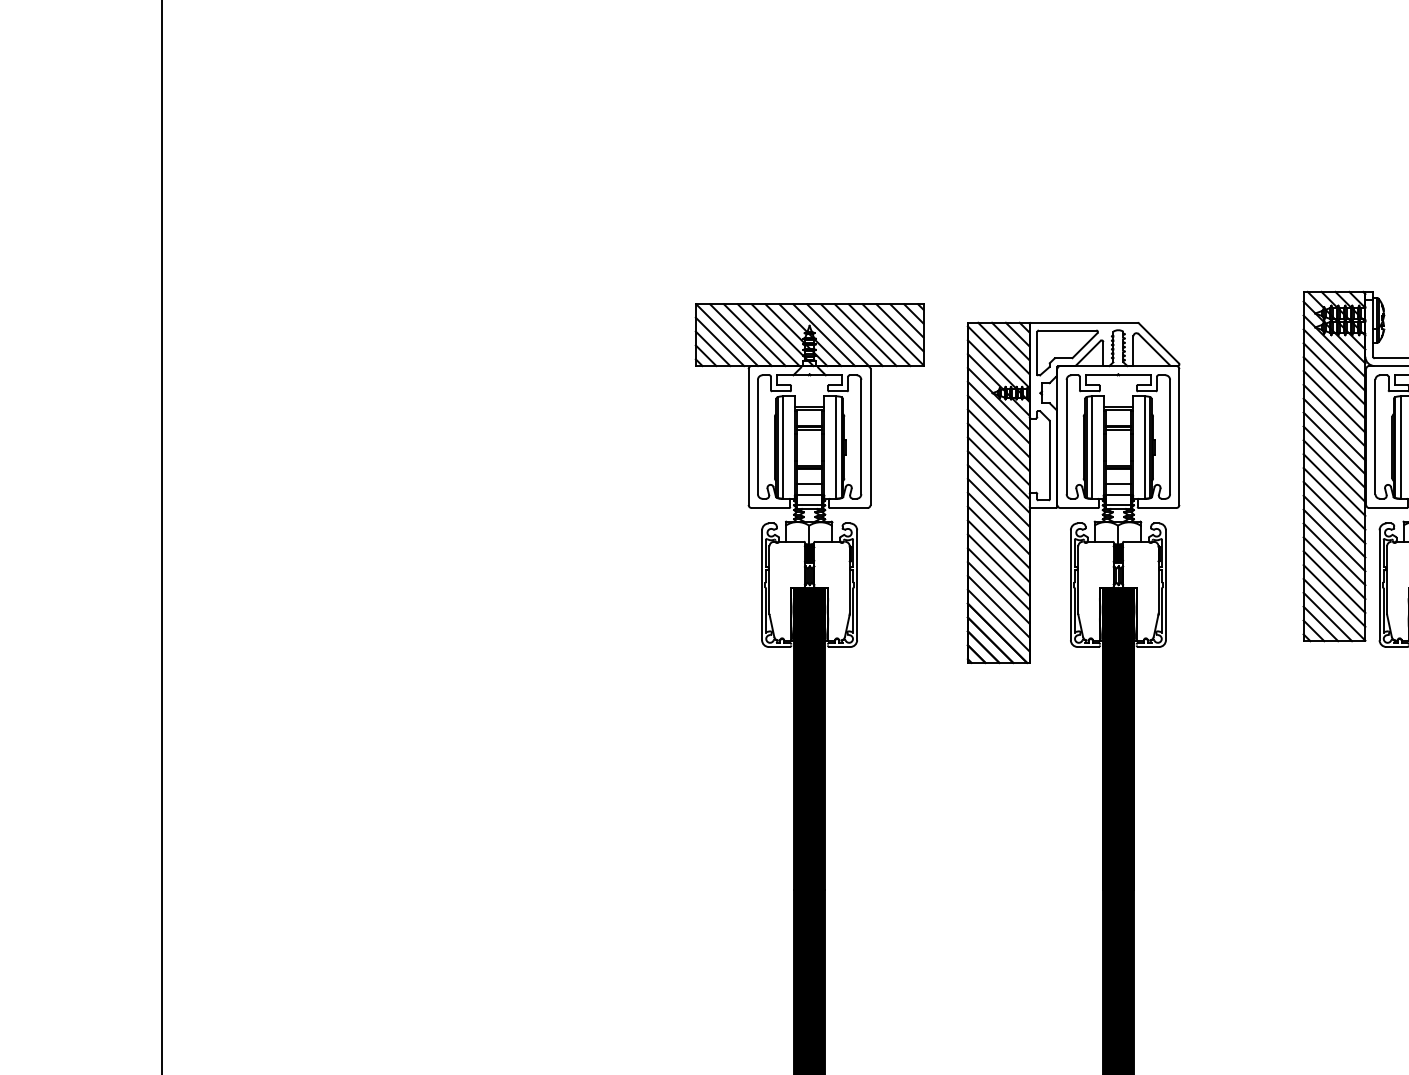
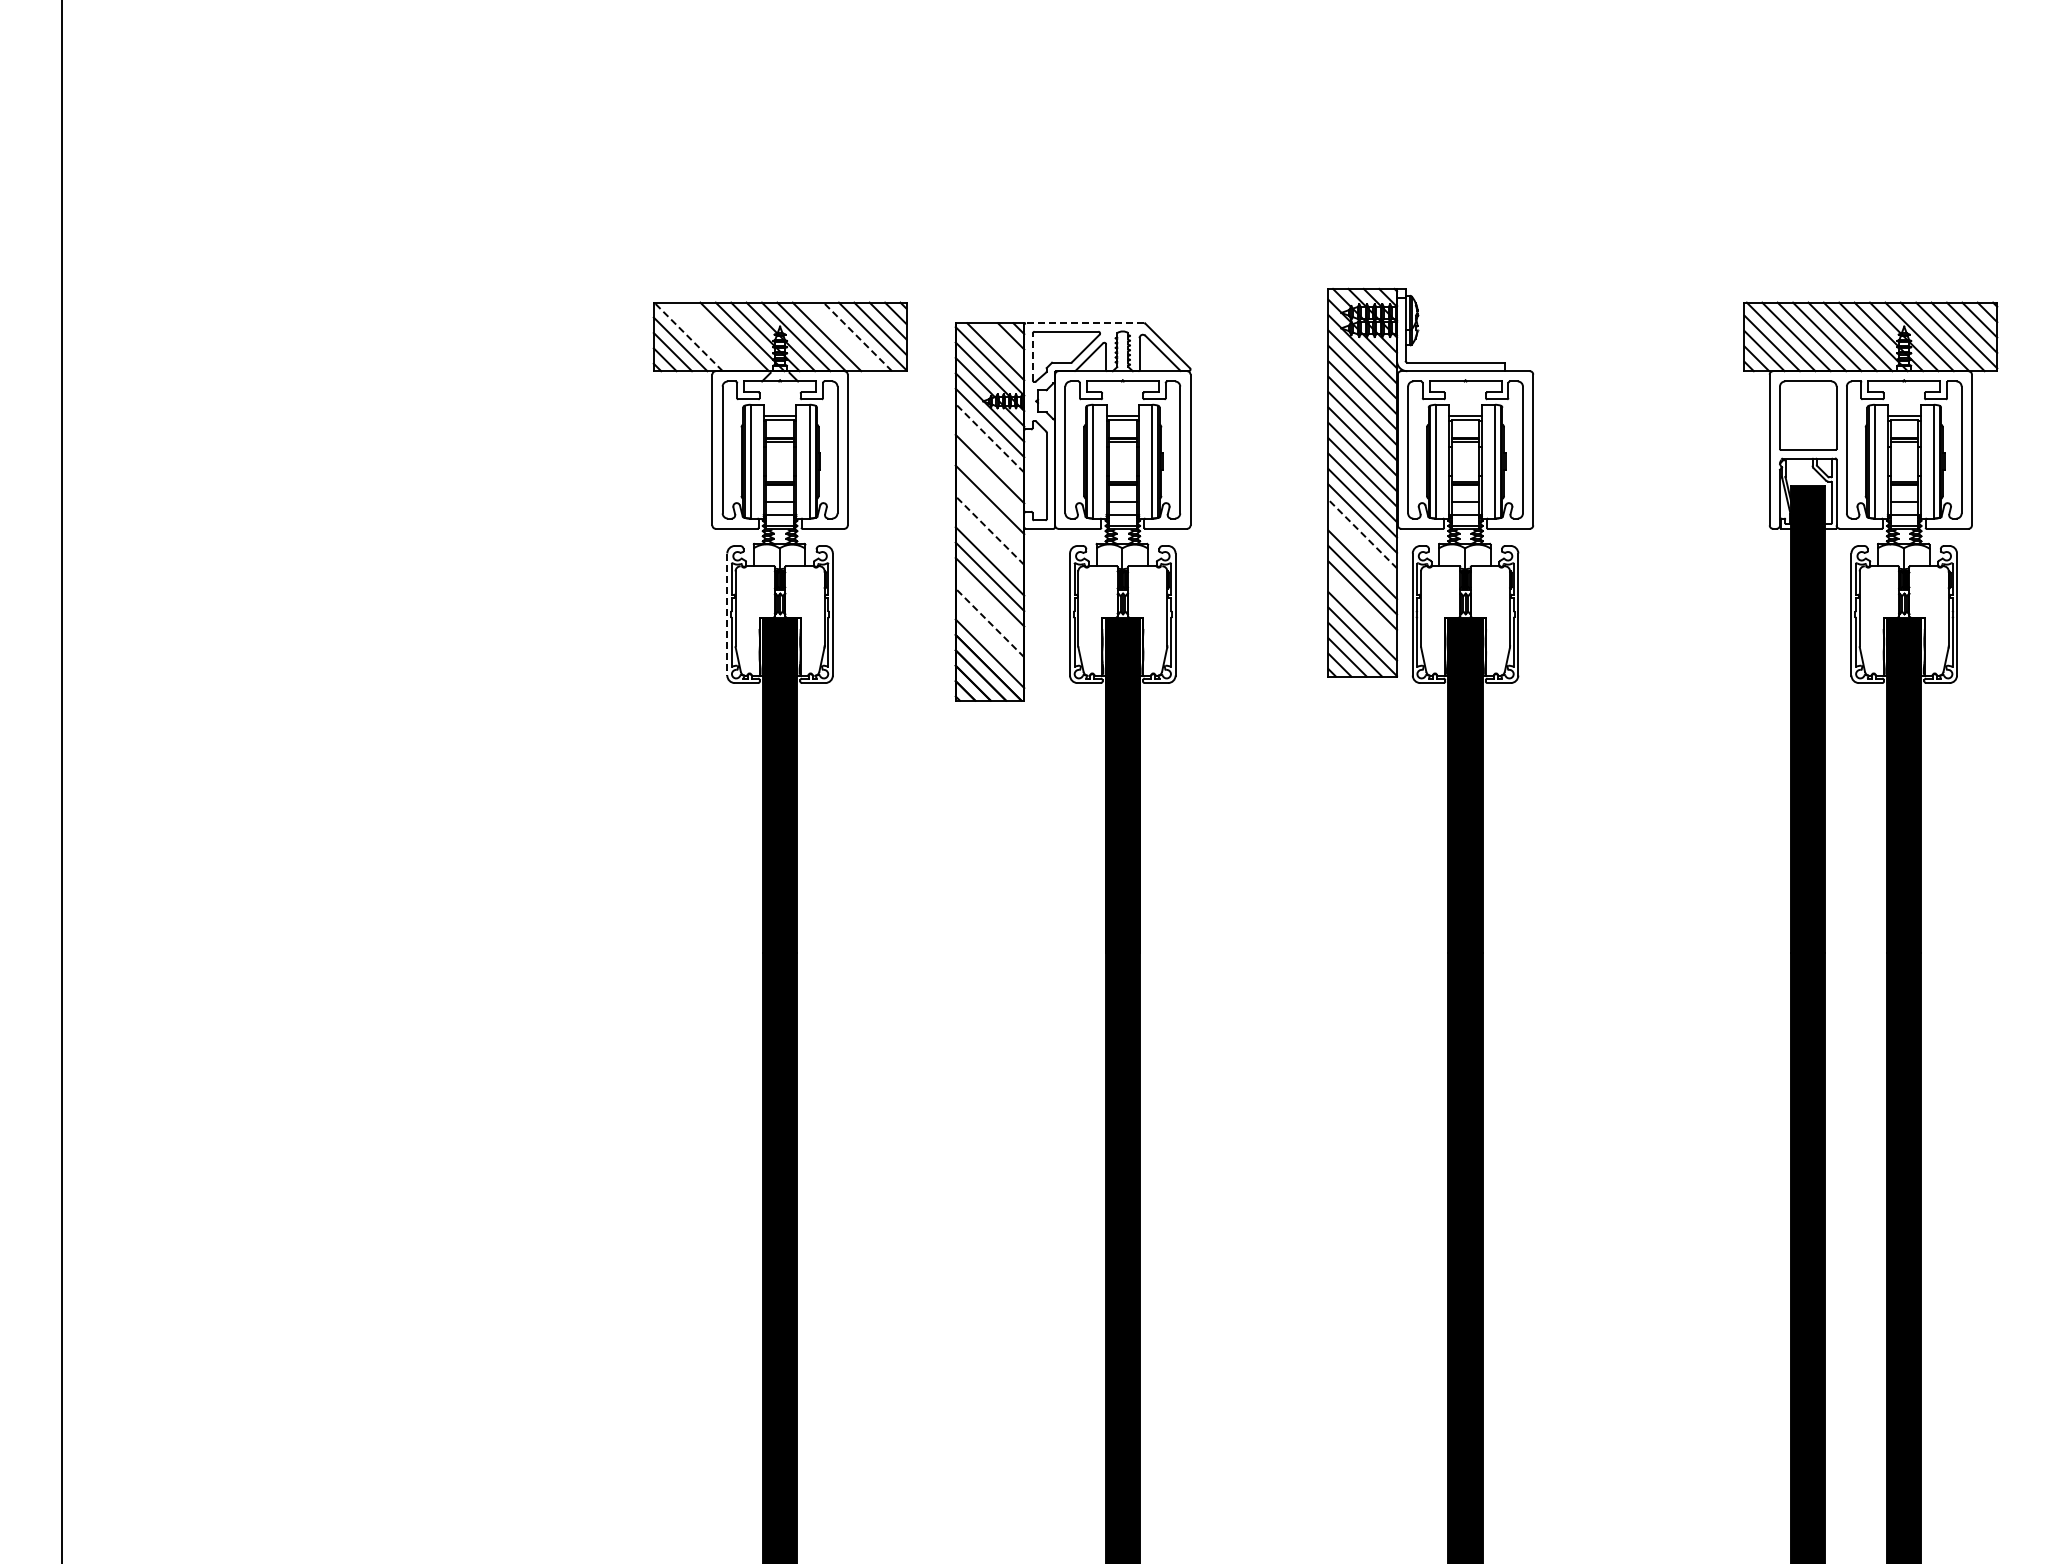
line: (1083, 323) -> (1084, 323), solid -> dashed
line: (727, 334) -> (688, 336), solid -> dashed
line: (740, 334) -> (703, 336), removed
line: (755, 334) -> (719, 336), removed
line: (865, 334) -> (842, 336), removed
line: (879, 334) -> (857, 336), solid -> dashed
line: (1010, 341) -> (1003, 343), removed
line: (1037, 353) -> (1032, 357), solid -> dashed
line: (998, 426) -> (989, 438), solid -> dashed
line: (998, 440) -> (989, 453), removed
line: (998, 468) -> (989, 484), removed
line: (998, 496) -> (989, 515), removed
line: (998, 509) -> (989, 530), solid -> dashed
line: (1334, 512) -> (1362, 533), solid -> dashed
line: (998, 523) -> (989, 545), removed
line: (1334, 526) -> (1362, 549), removed
line: (998, 578) -> (989, 607), removed
line: (1334, 581) -> (1362, 610), removed
line: (762, 586) -> (727, 615), solid -> dashed
line: (998, 592) -> (989, 622), solid -> dashed
line: (998, 606) -> (989, 638), removed

